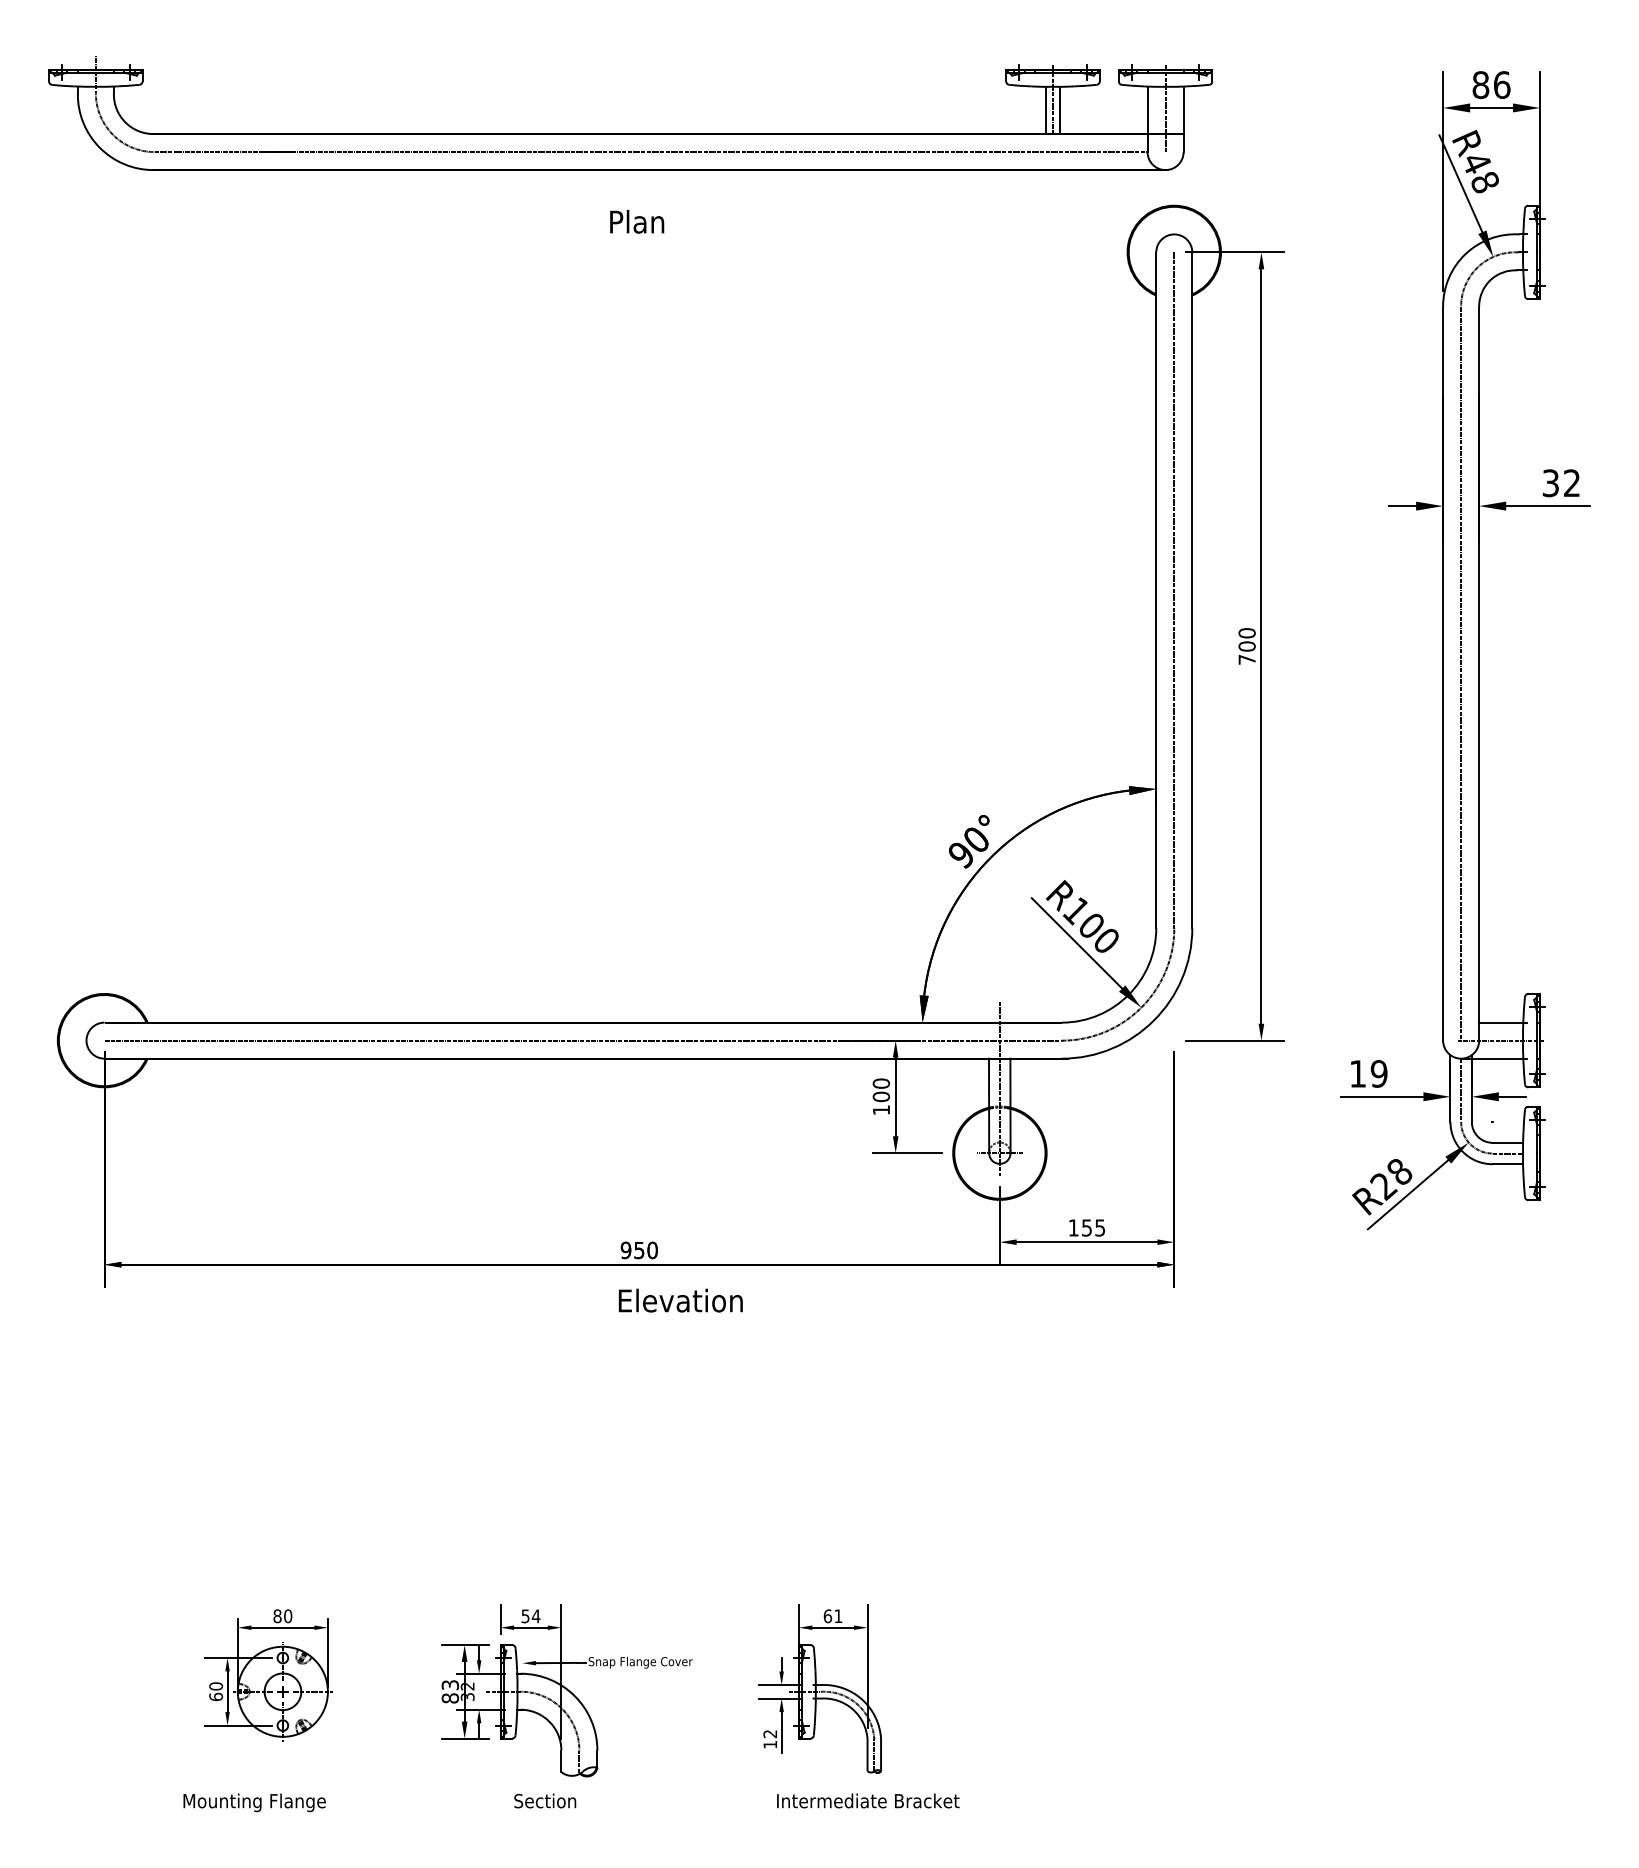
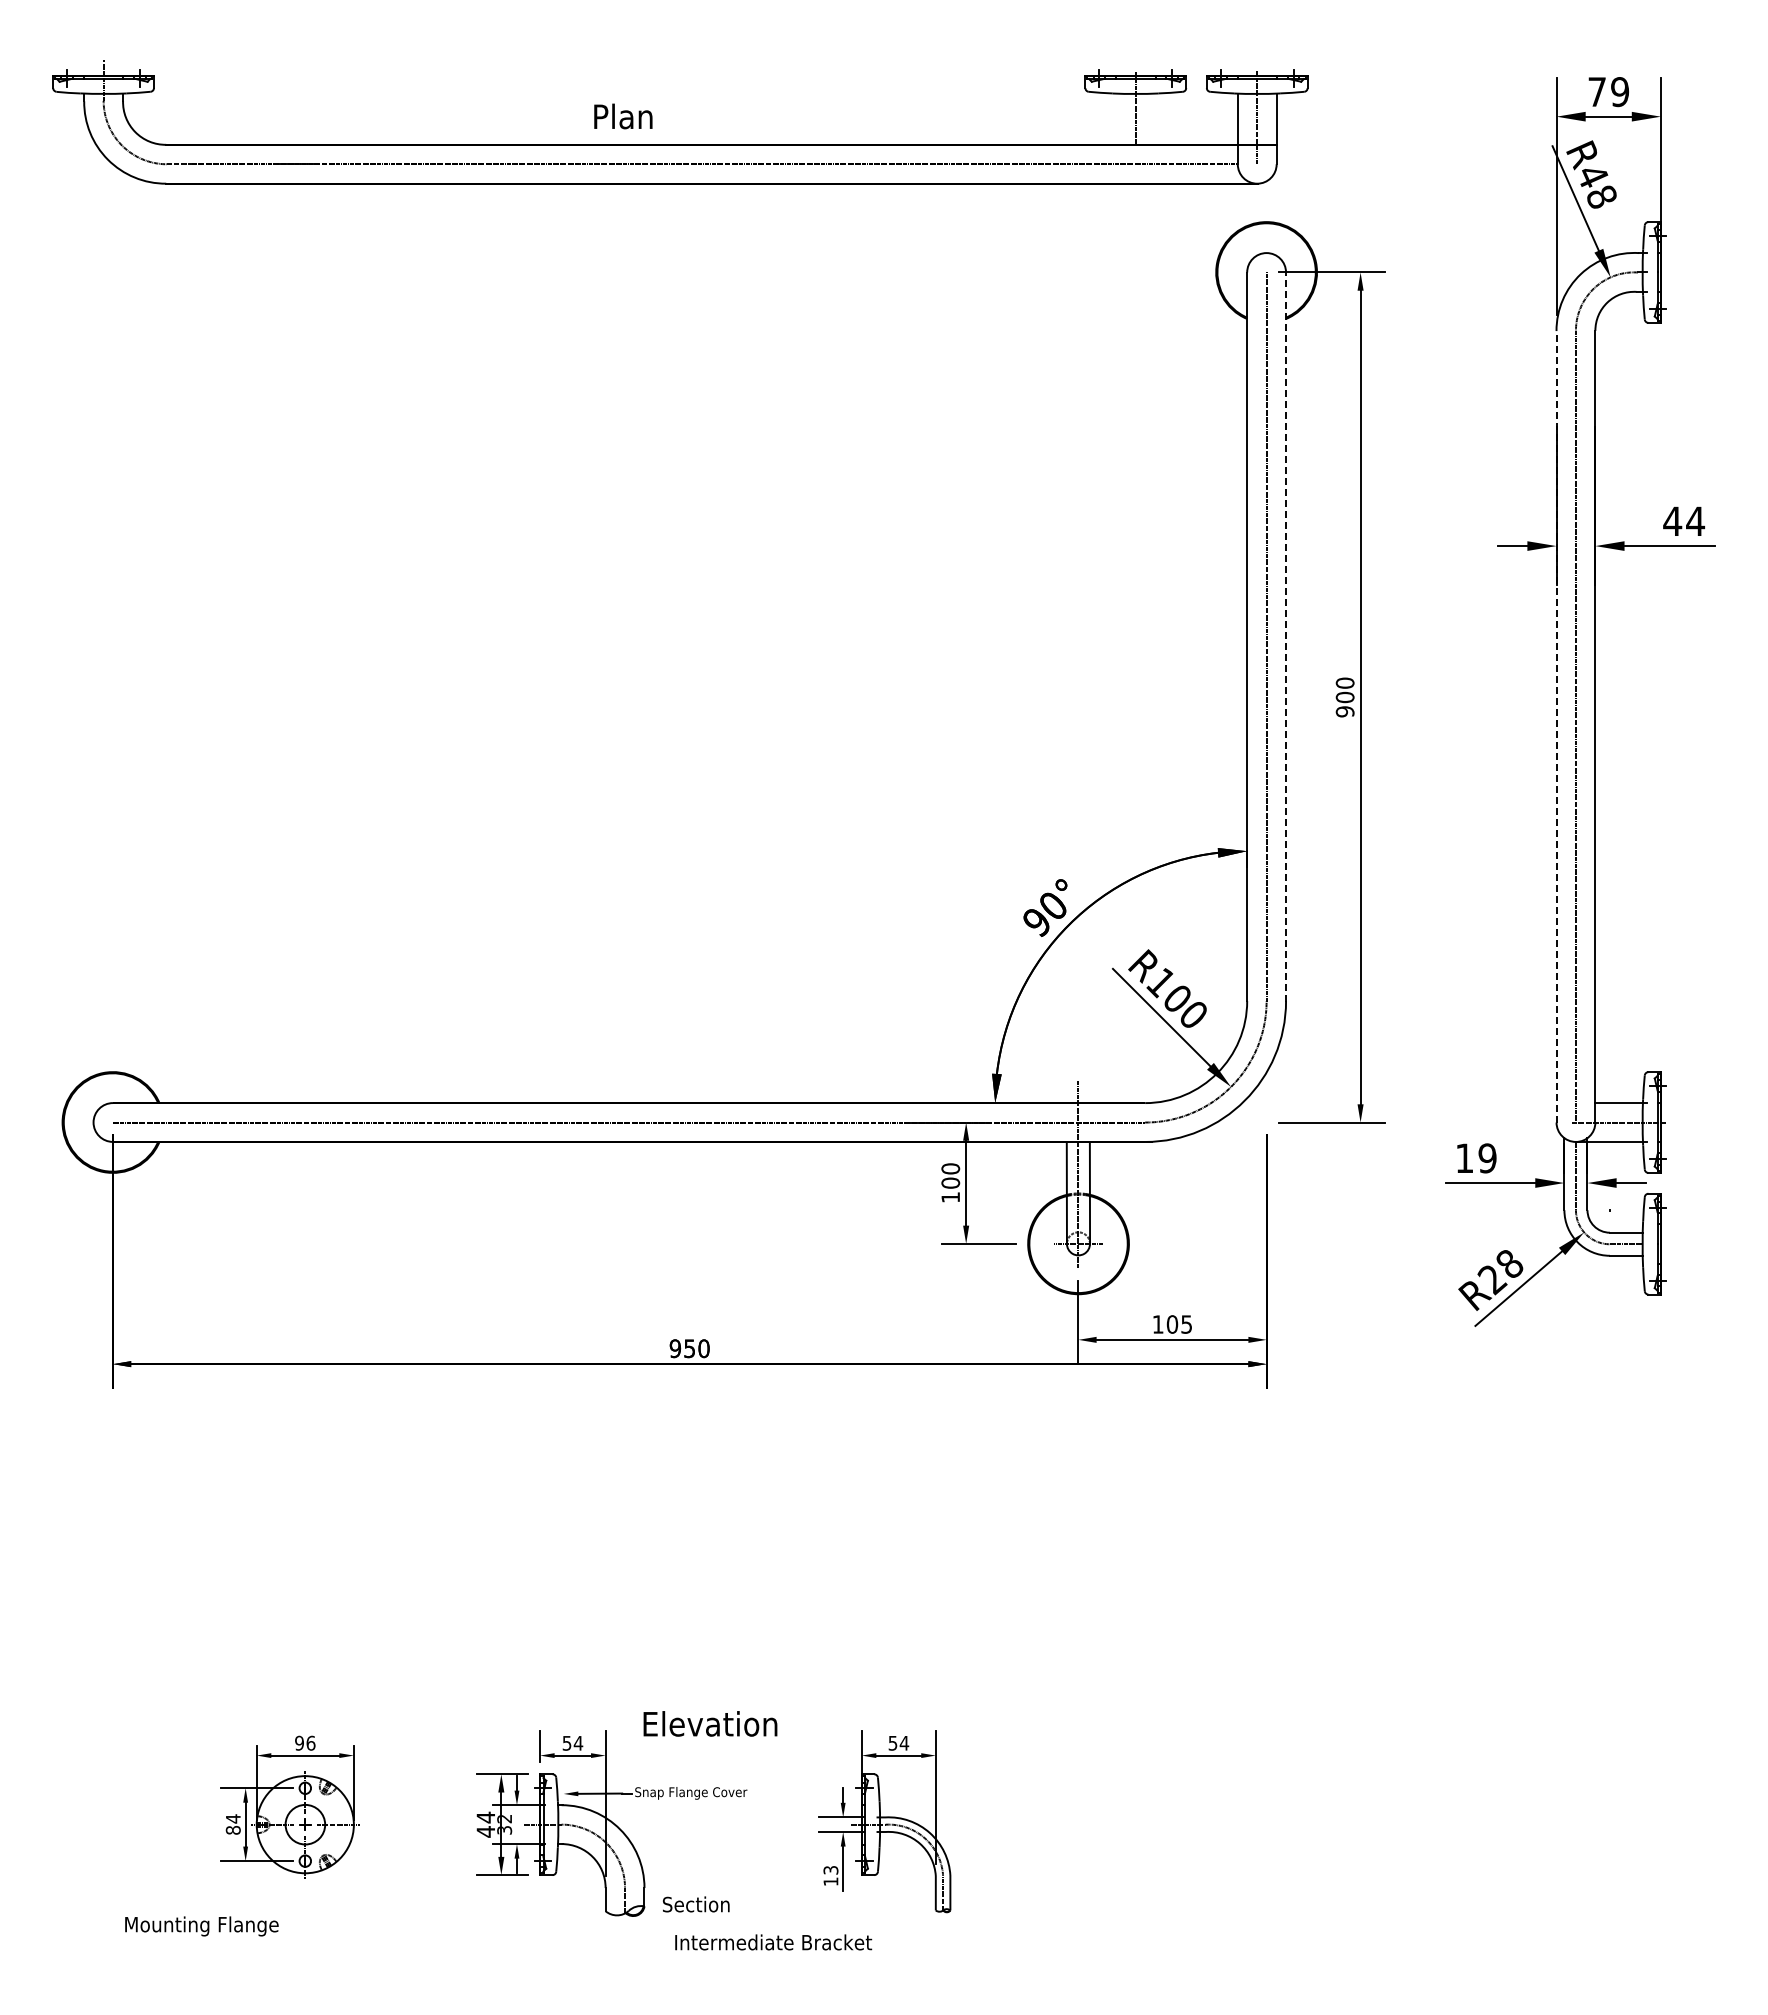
text: (1491, 85) -> (1608, 92), 86 -> 79
line: (1046, 109) -> (1128, 118), removed
line: (1060, 109) -> (1143, 118), removed
text: (637, 221) -> (623, 116), moved
text: (1561, 483) -> (1684, 521), 32 -> 44
line: (1192, 590) -> (1286, 637), solid -> dashed
text: (1246, 659) -> (1344, 711), 700 -> 900
line: (1443, 673) -> (1556, 726), solid -> dashed
text: (1087, 1227) -> (1172, 1324), 155 -> 105
text: (680, 1300) -> (710, 1723), moved
text: (283, 1615) -> (305, 1742), 80 -> 96
text: (832, 1615) -> (898, 1742), 61 -> 54
text: (215, 1691) -> (232, 1824), 60 -> 84
text: (449, 1691) -> (485, 1824), 83 -> 44
text: (770, 1734) -> (831, 1870), 12 -> 13
text: (545, 1801) -> (696, 1904), moved
text: (868, 1801) -> (773, 1942), moved
text: (254, 1802) -> (201, 1926), moved

